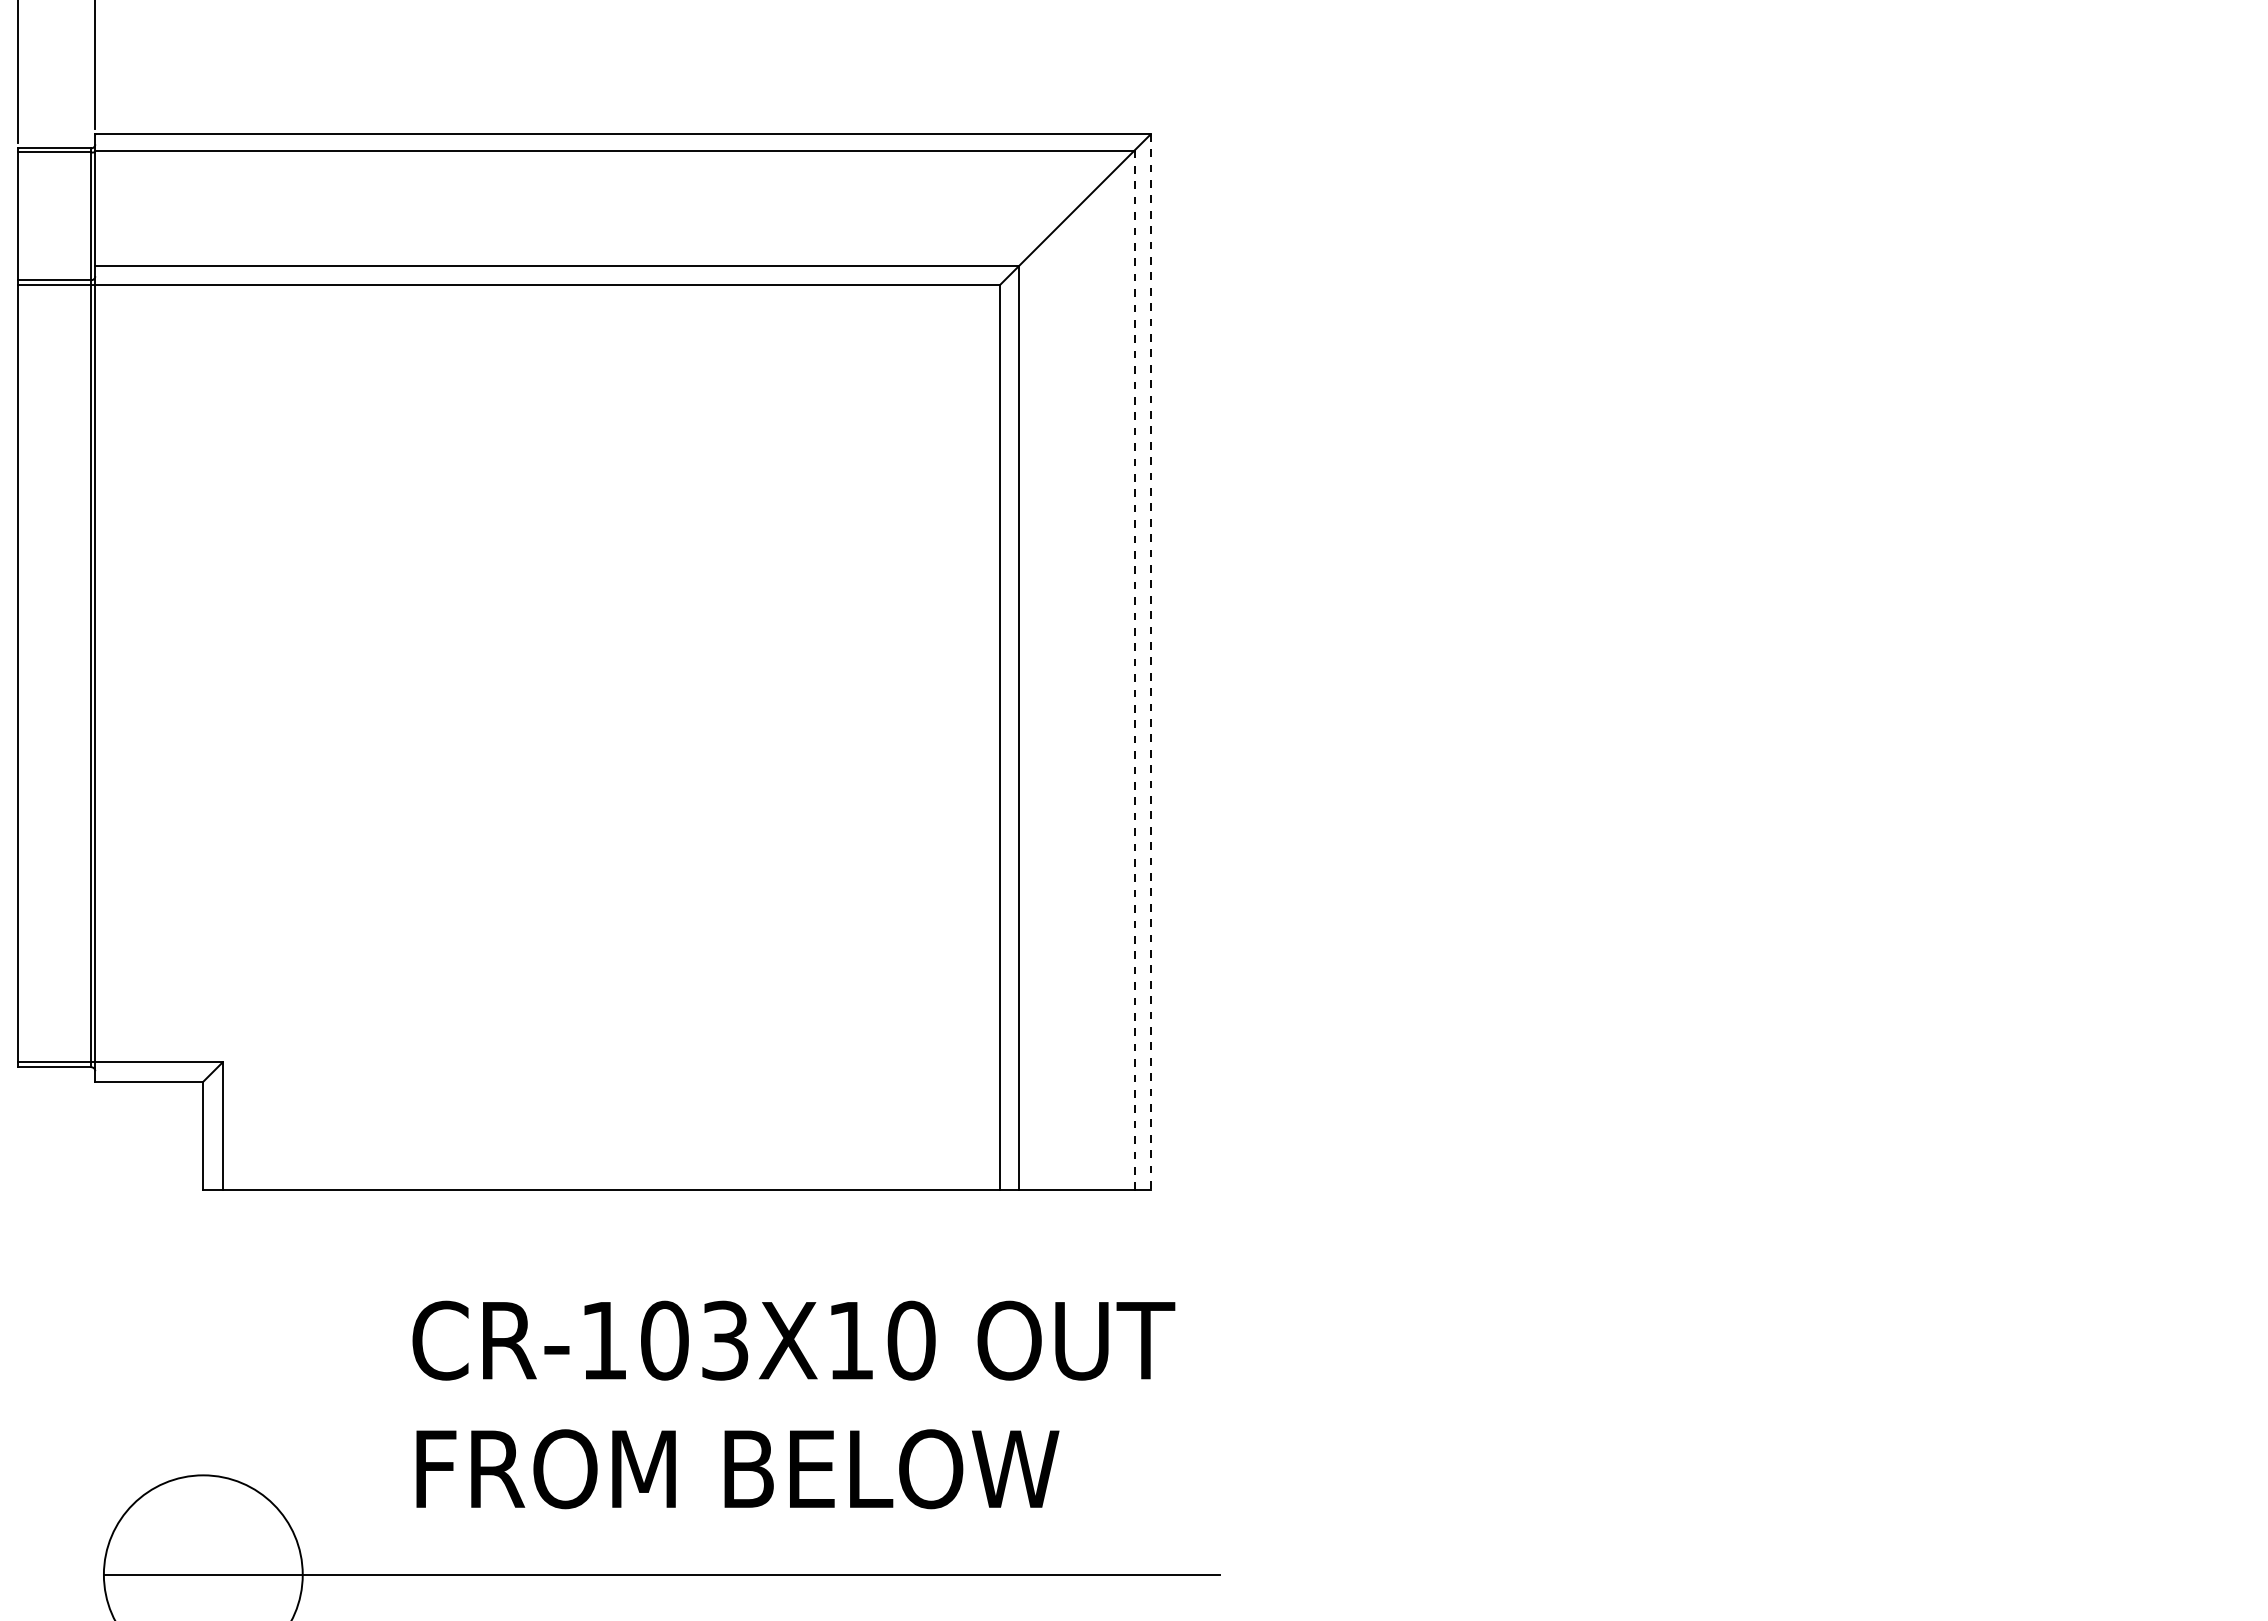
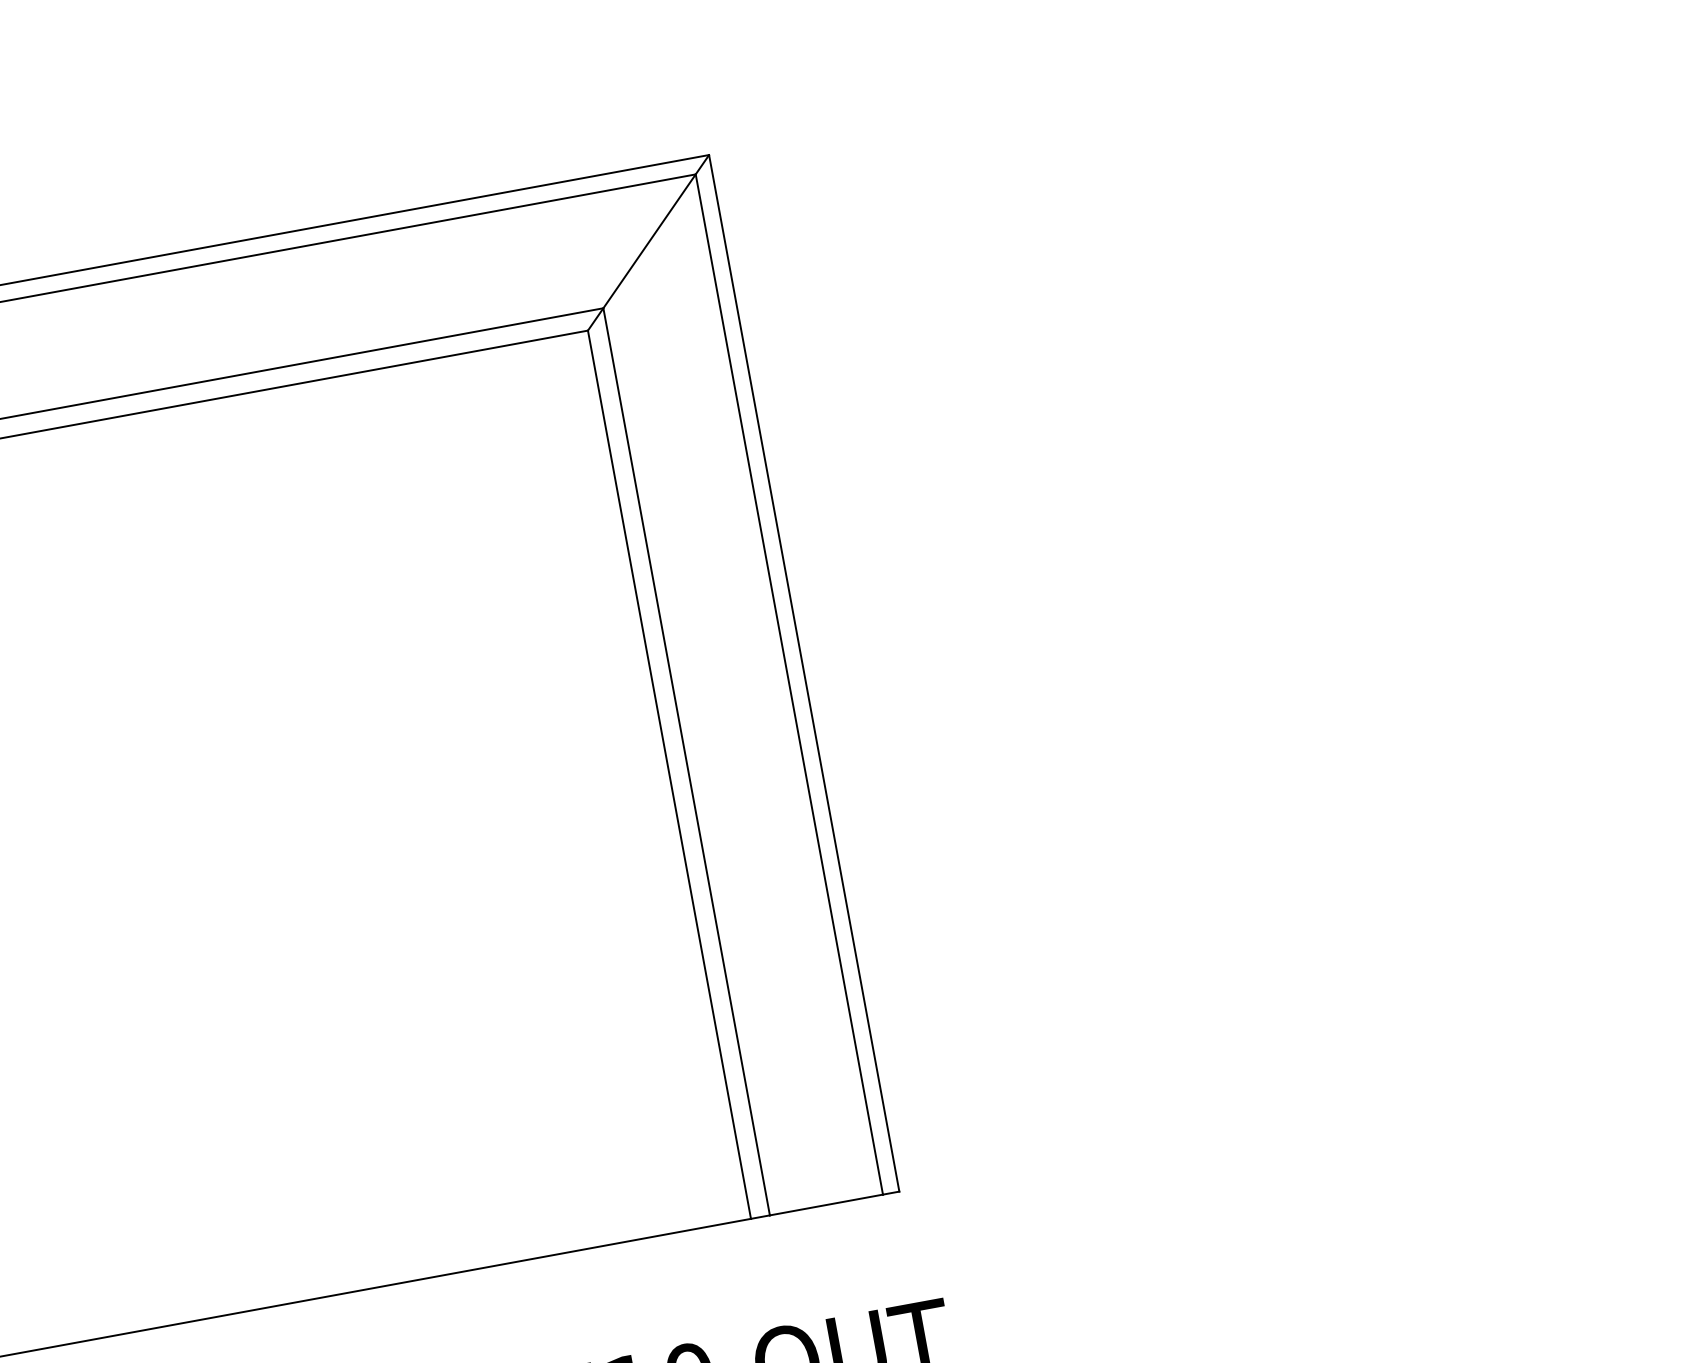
line: (1151, 661) -> (804, 672), dashed -> solid
line: (1134, 670) -> (789, 684), dashed -> solid

